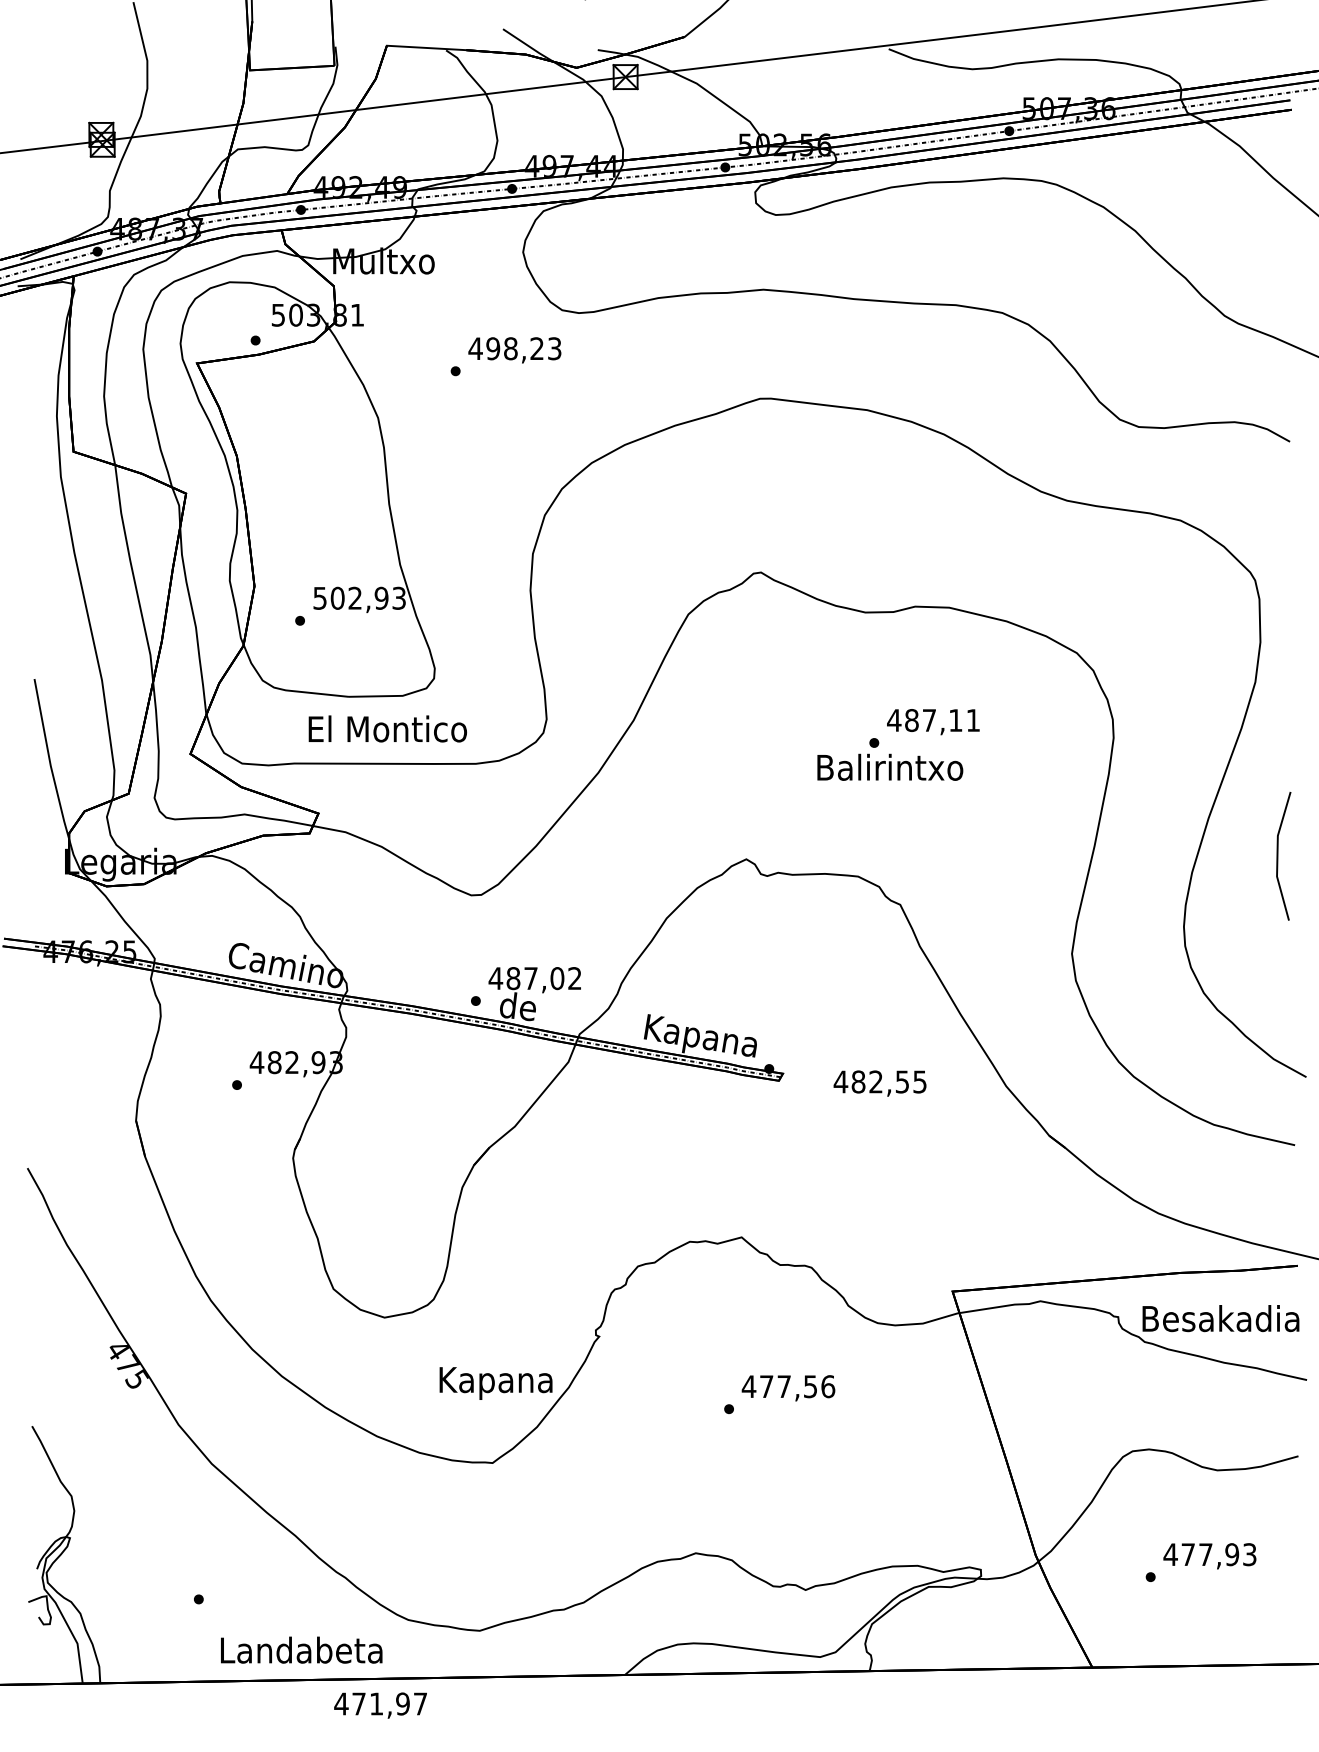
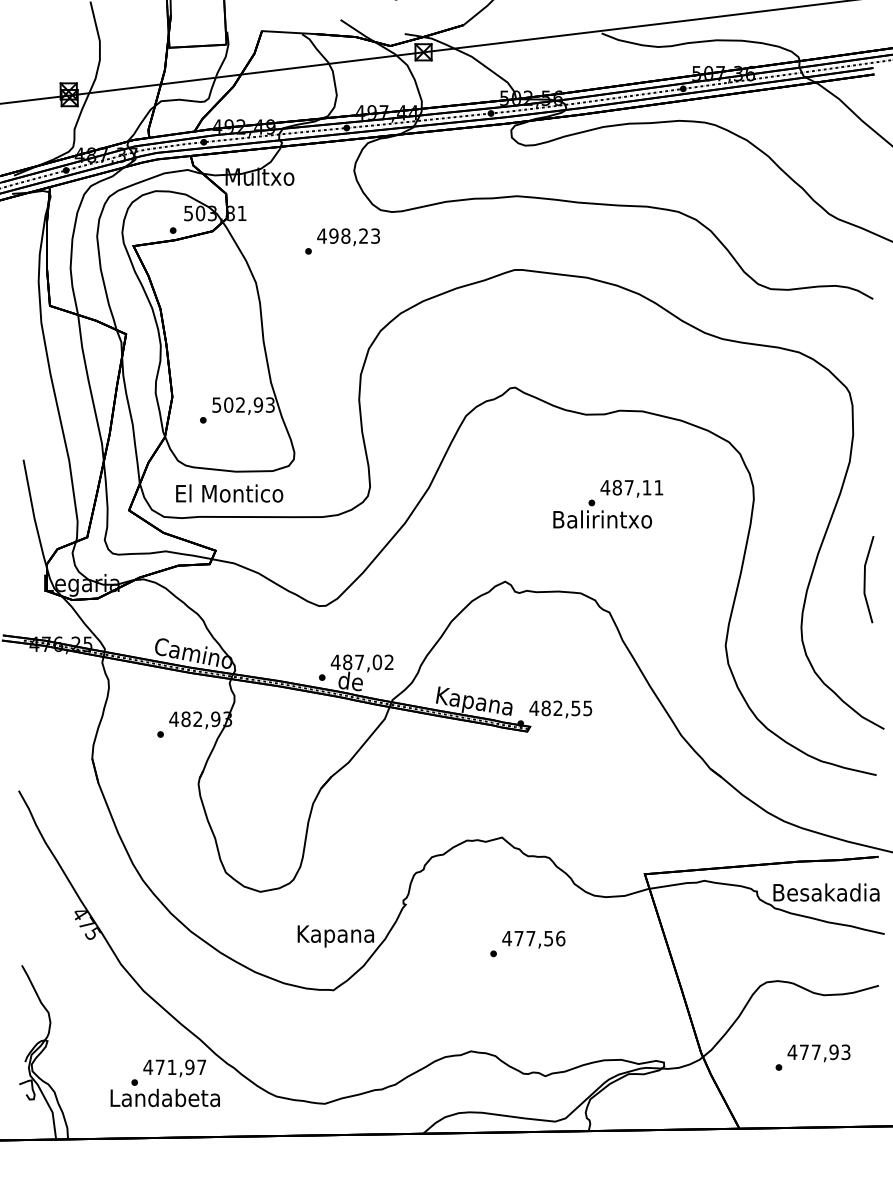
text: (387, 728) -> (229, 493), moved
text: (879, 1083) -> (560, 709), moved
text: (300, 1649) -> (164, 1097), moved
text: (380, 1705) -> (174, 1068), moved

